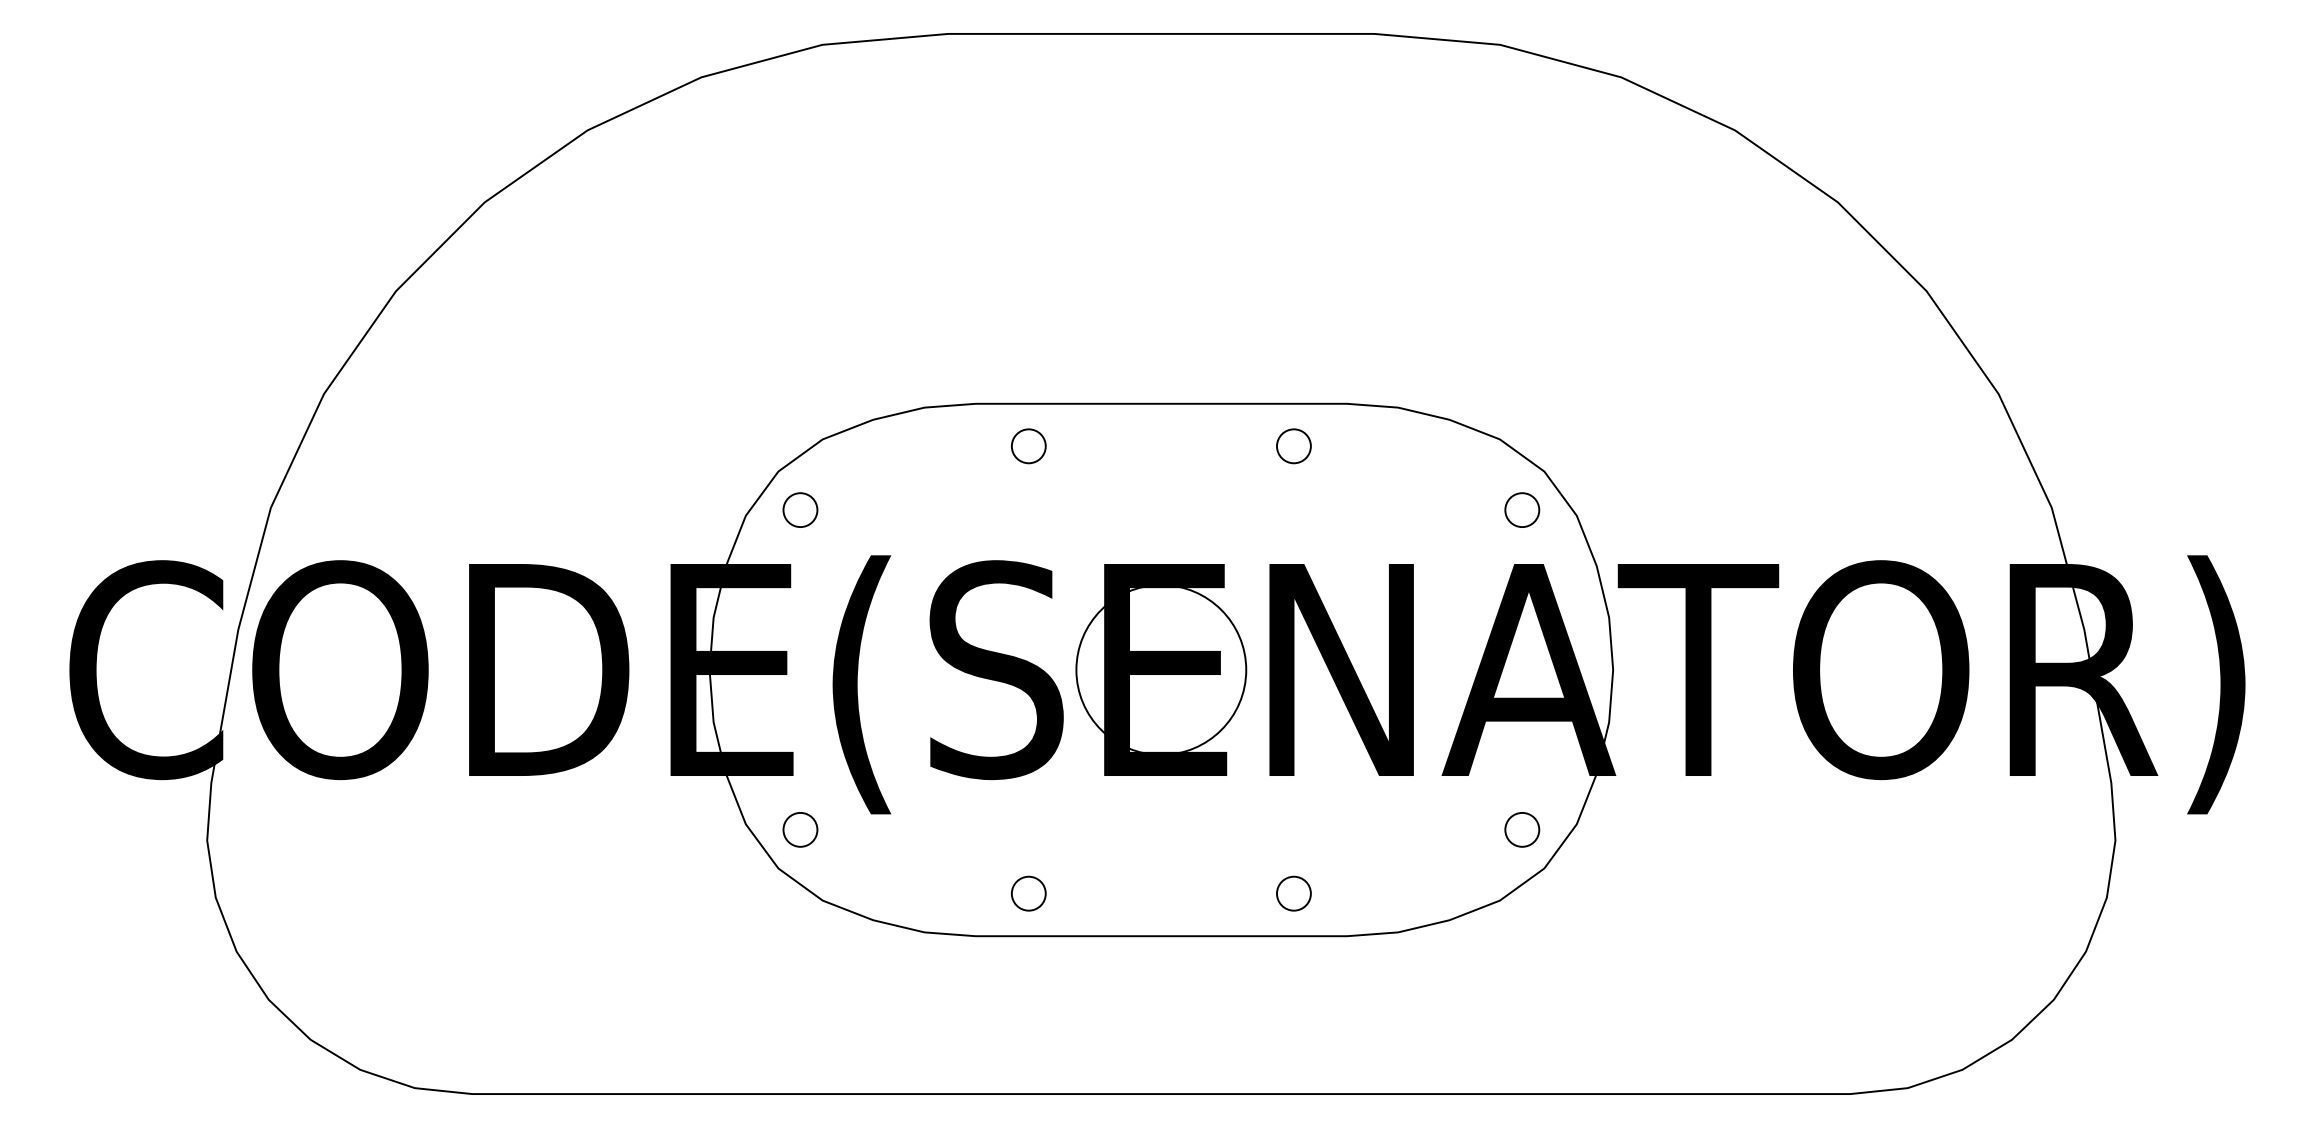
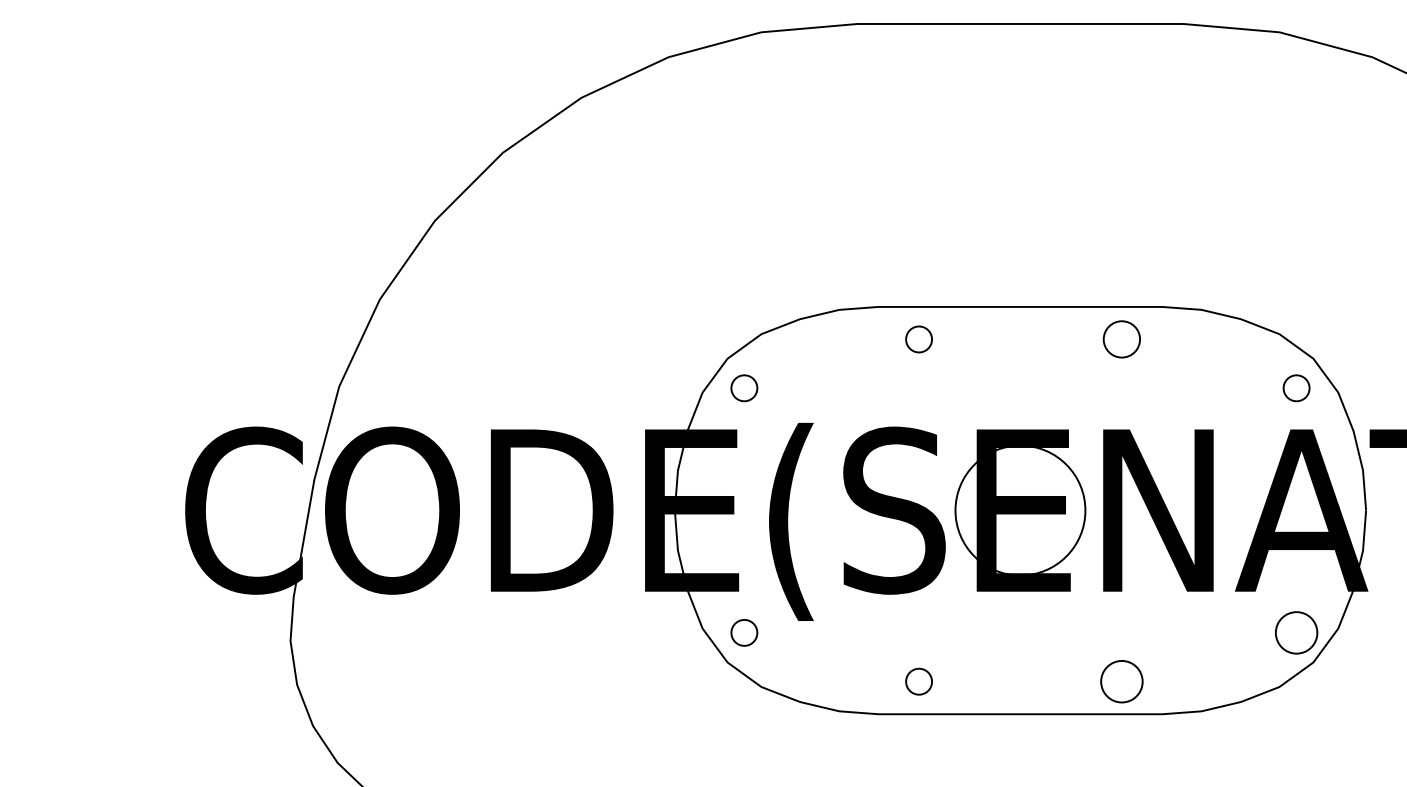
circle: (1293, 446) -> (1121, 339), size x1.4
circle: (1522, 829) -> (1296, 632), size x1.6
circle: (1293, 893) -> (1121, 681), size x1.6

